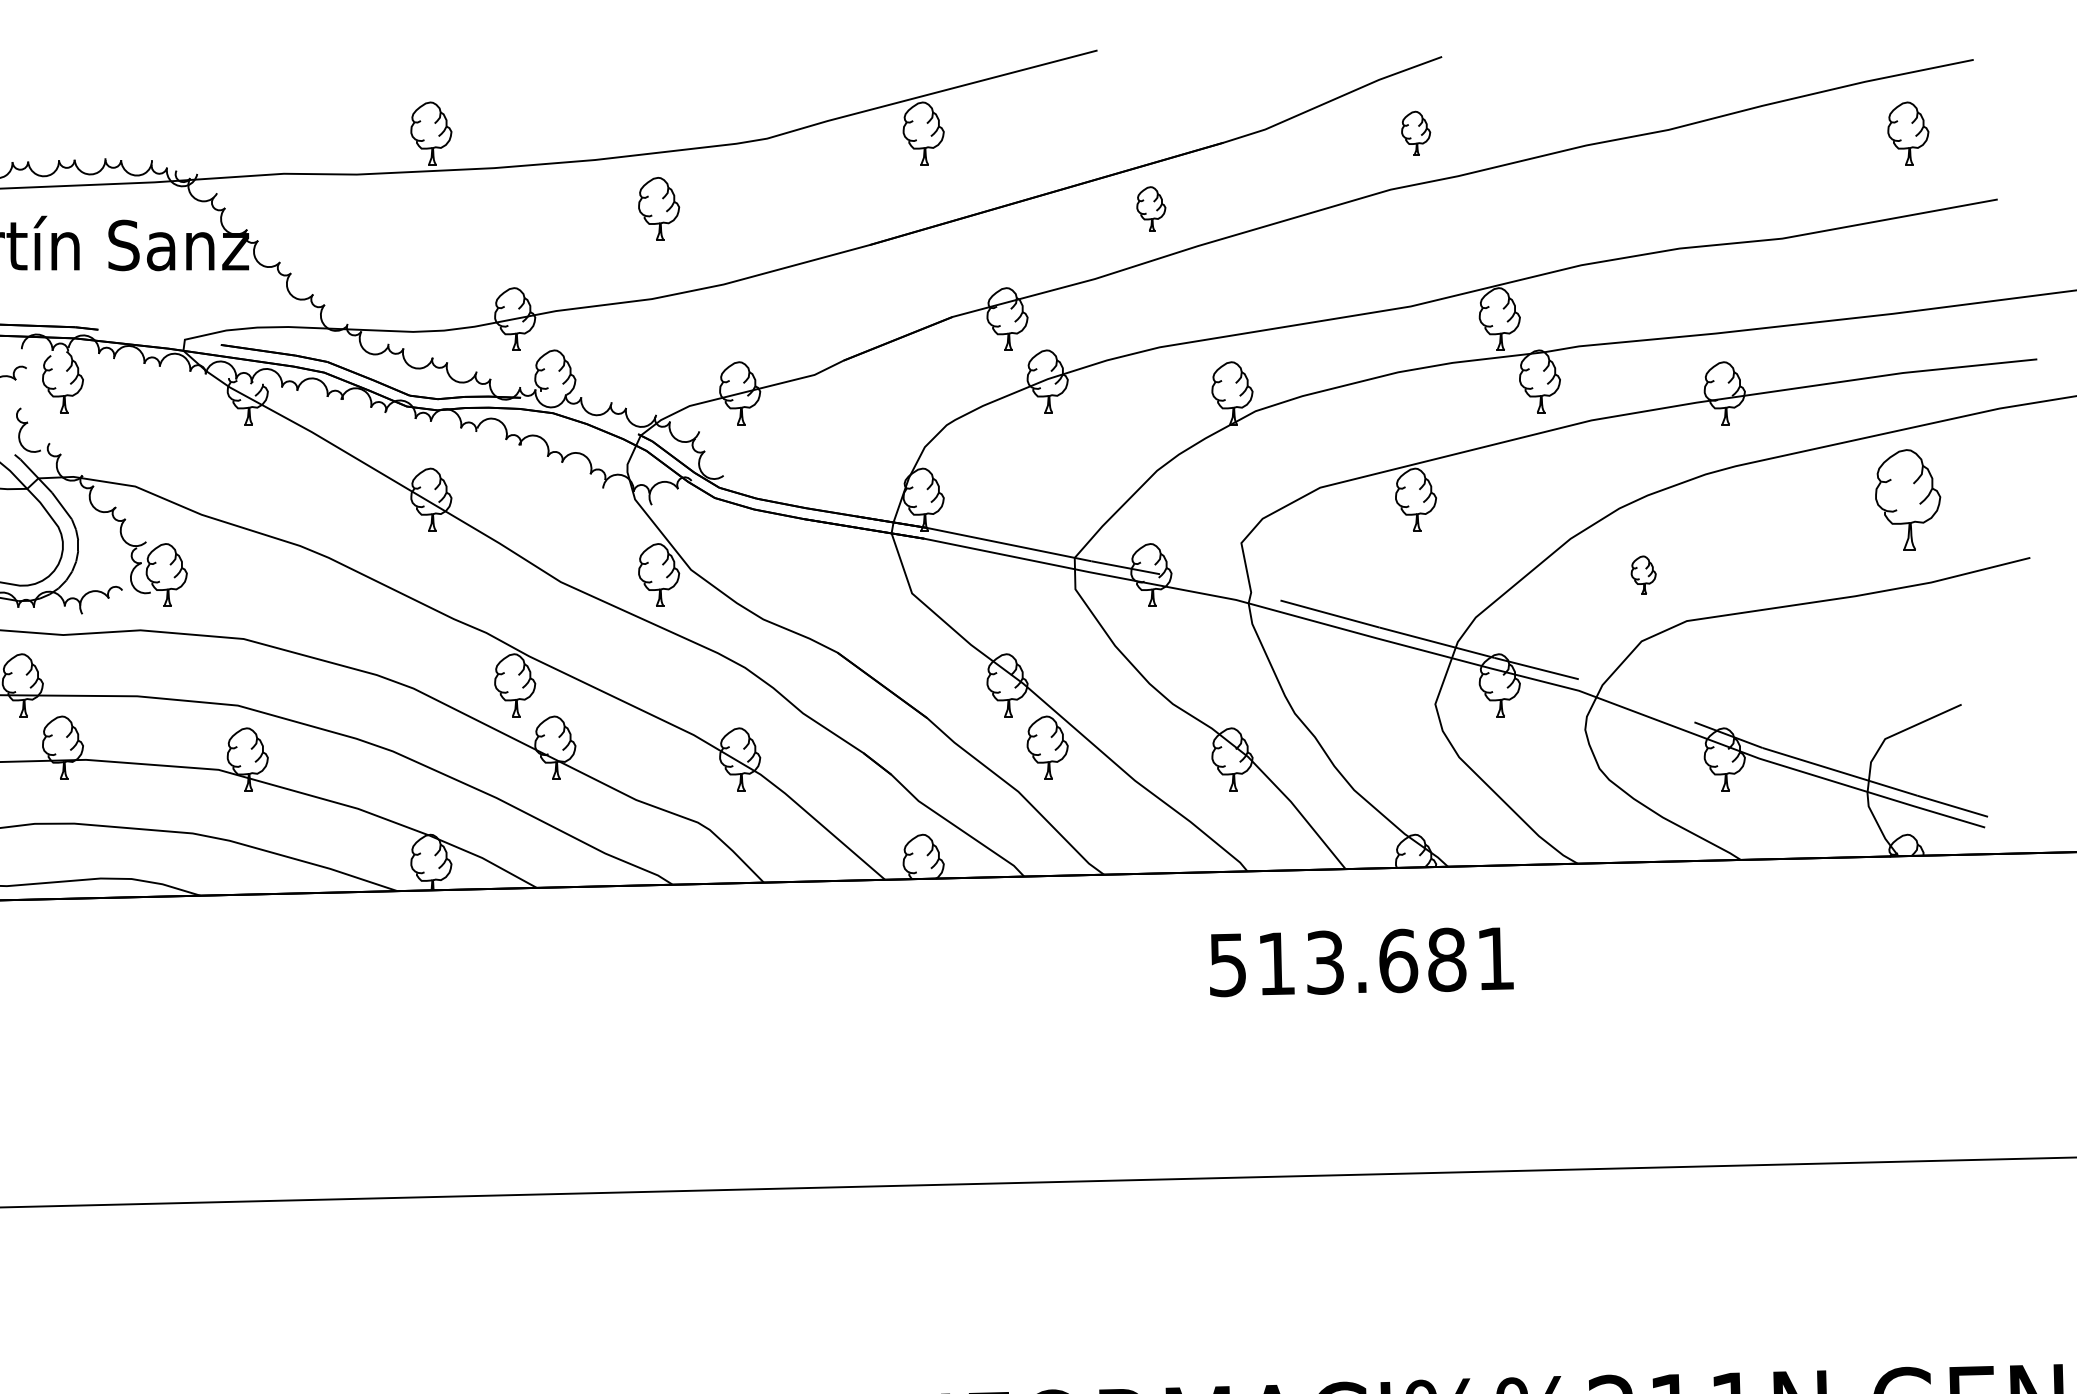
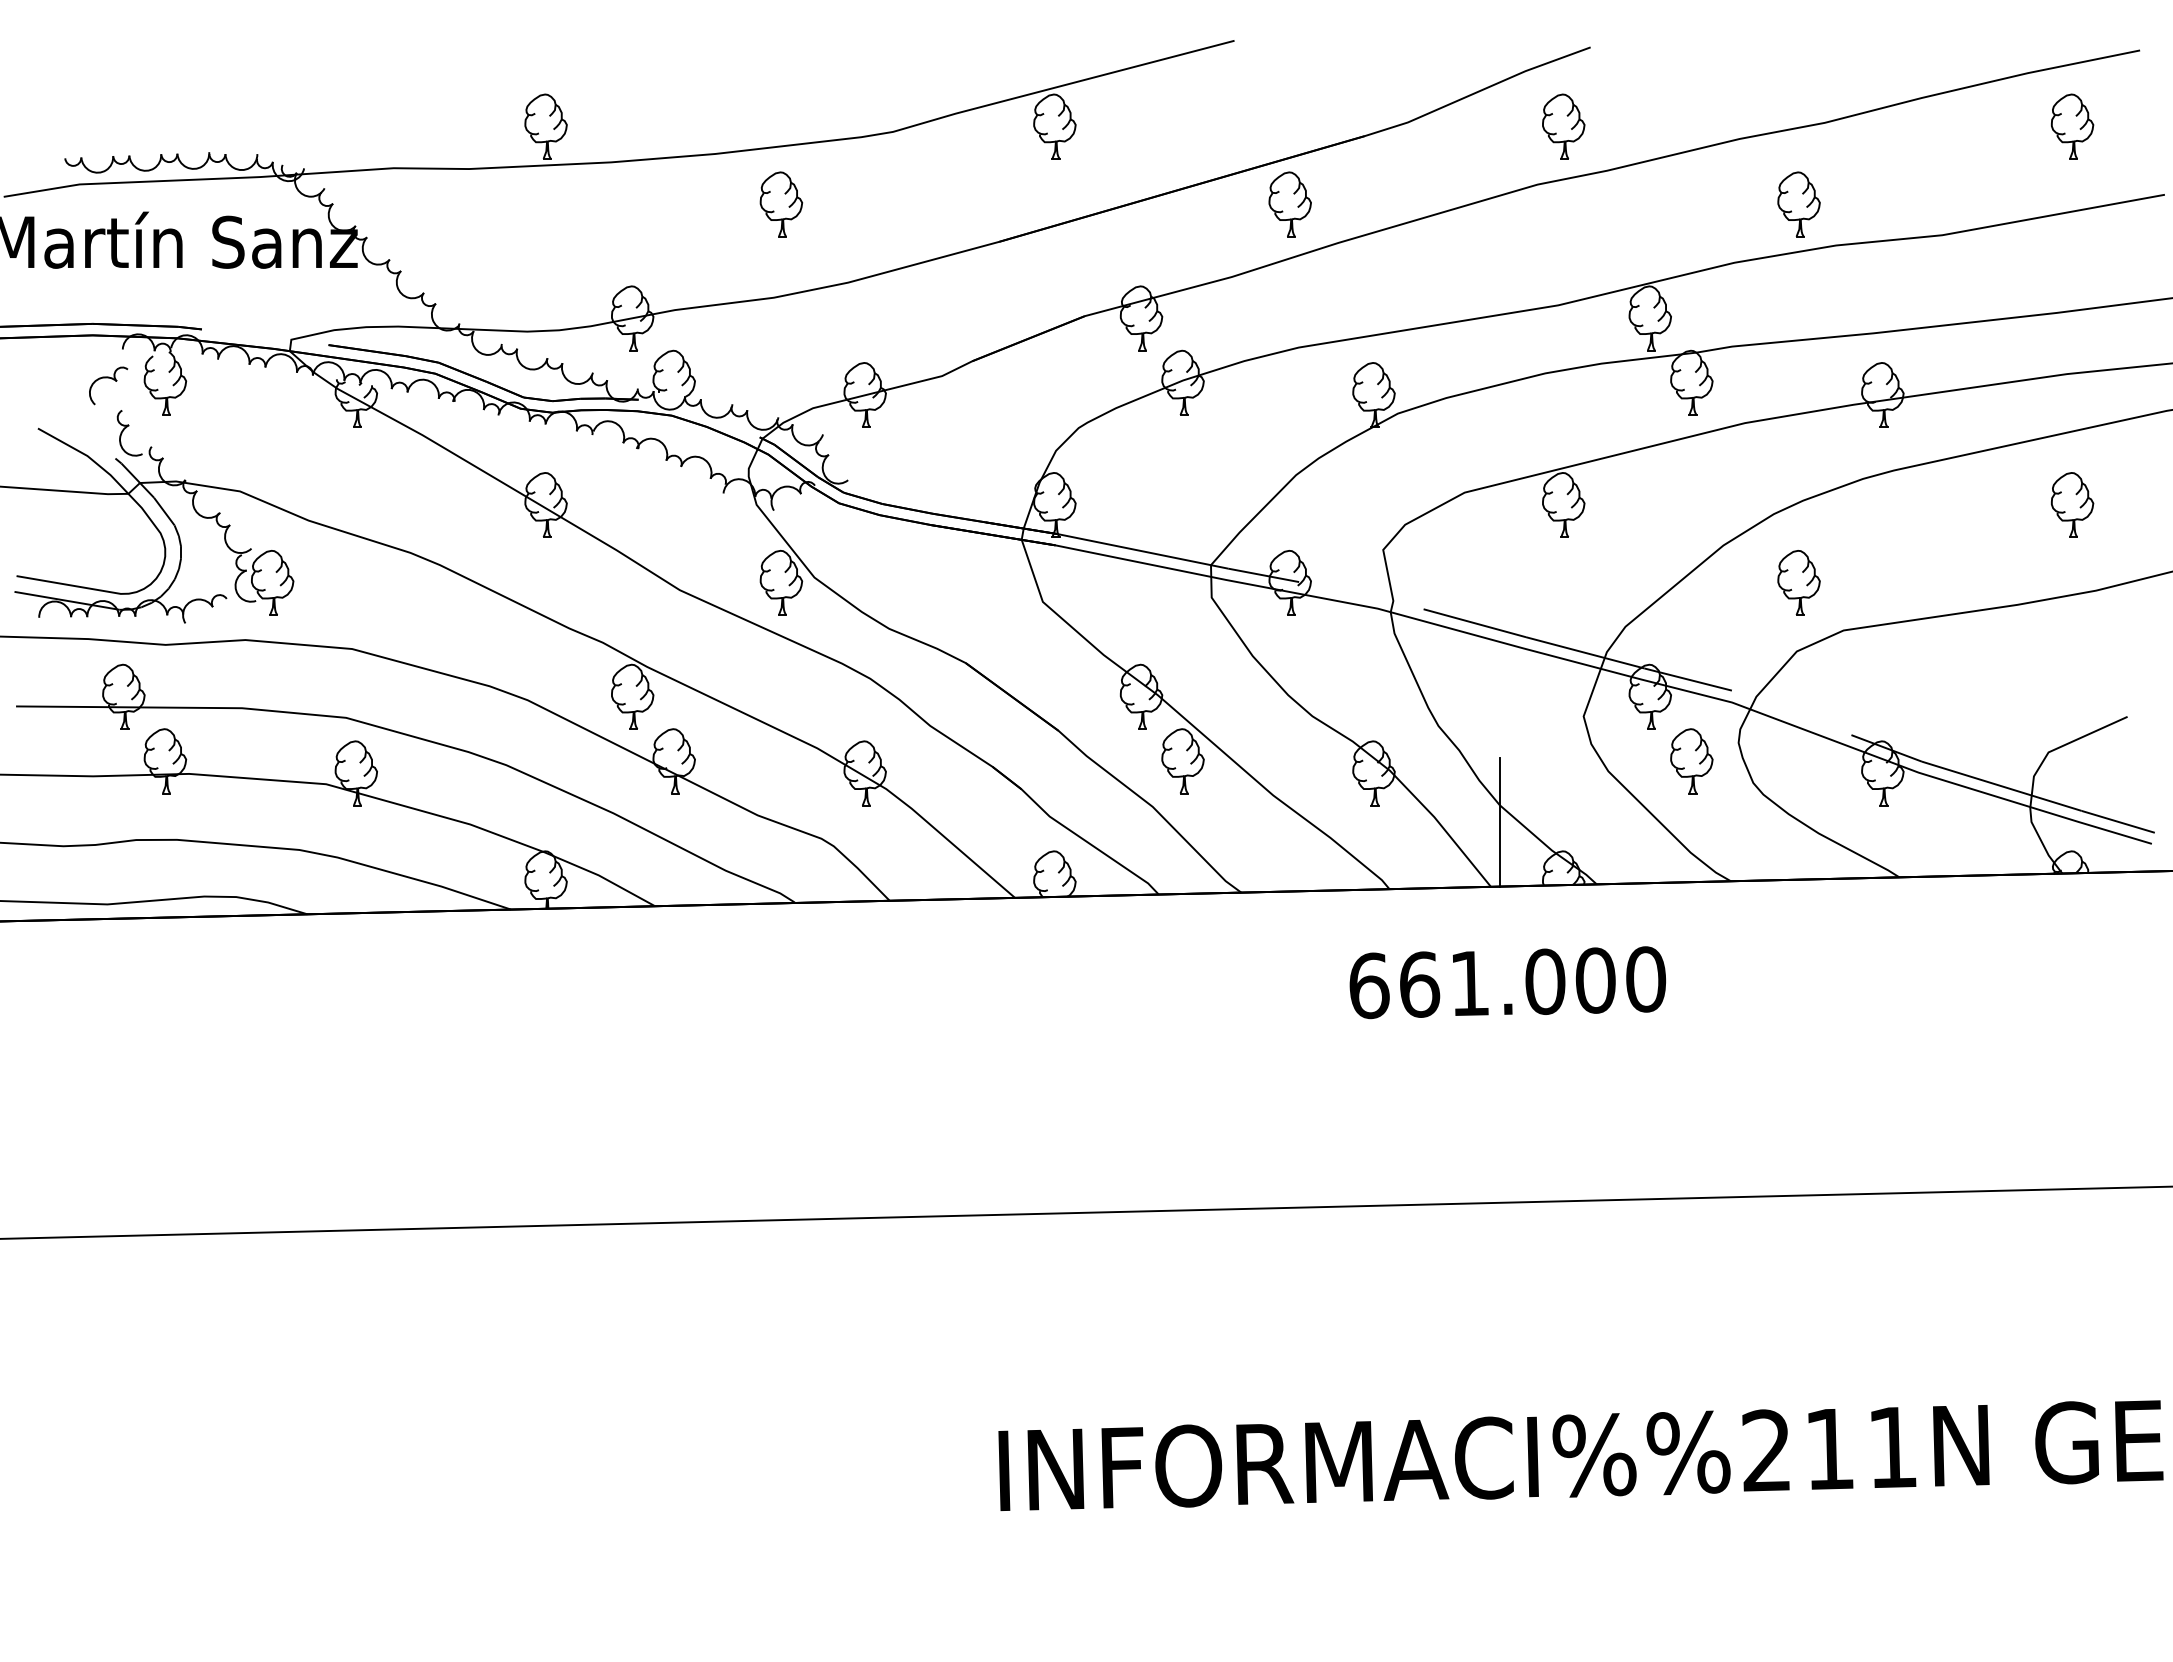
part: (1415, 133) -> (1563, 126), size x1.43
part: (1150, 208) -> (1289, 204), size x1.43
part: (1643, 208) -> (1798, 204), added
part: (1908, 499) -> (2072, 504), size x0.62
part: (1643, 574) -> (1798, 582), size x1.67
part: (1539, 747) -> (1691, 761), added
line: (1353, 806) -> (1499, 822), added
text: (1361, 961) -> (1507, 982), 513.681 -> 661.000

